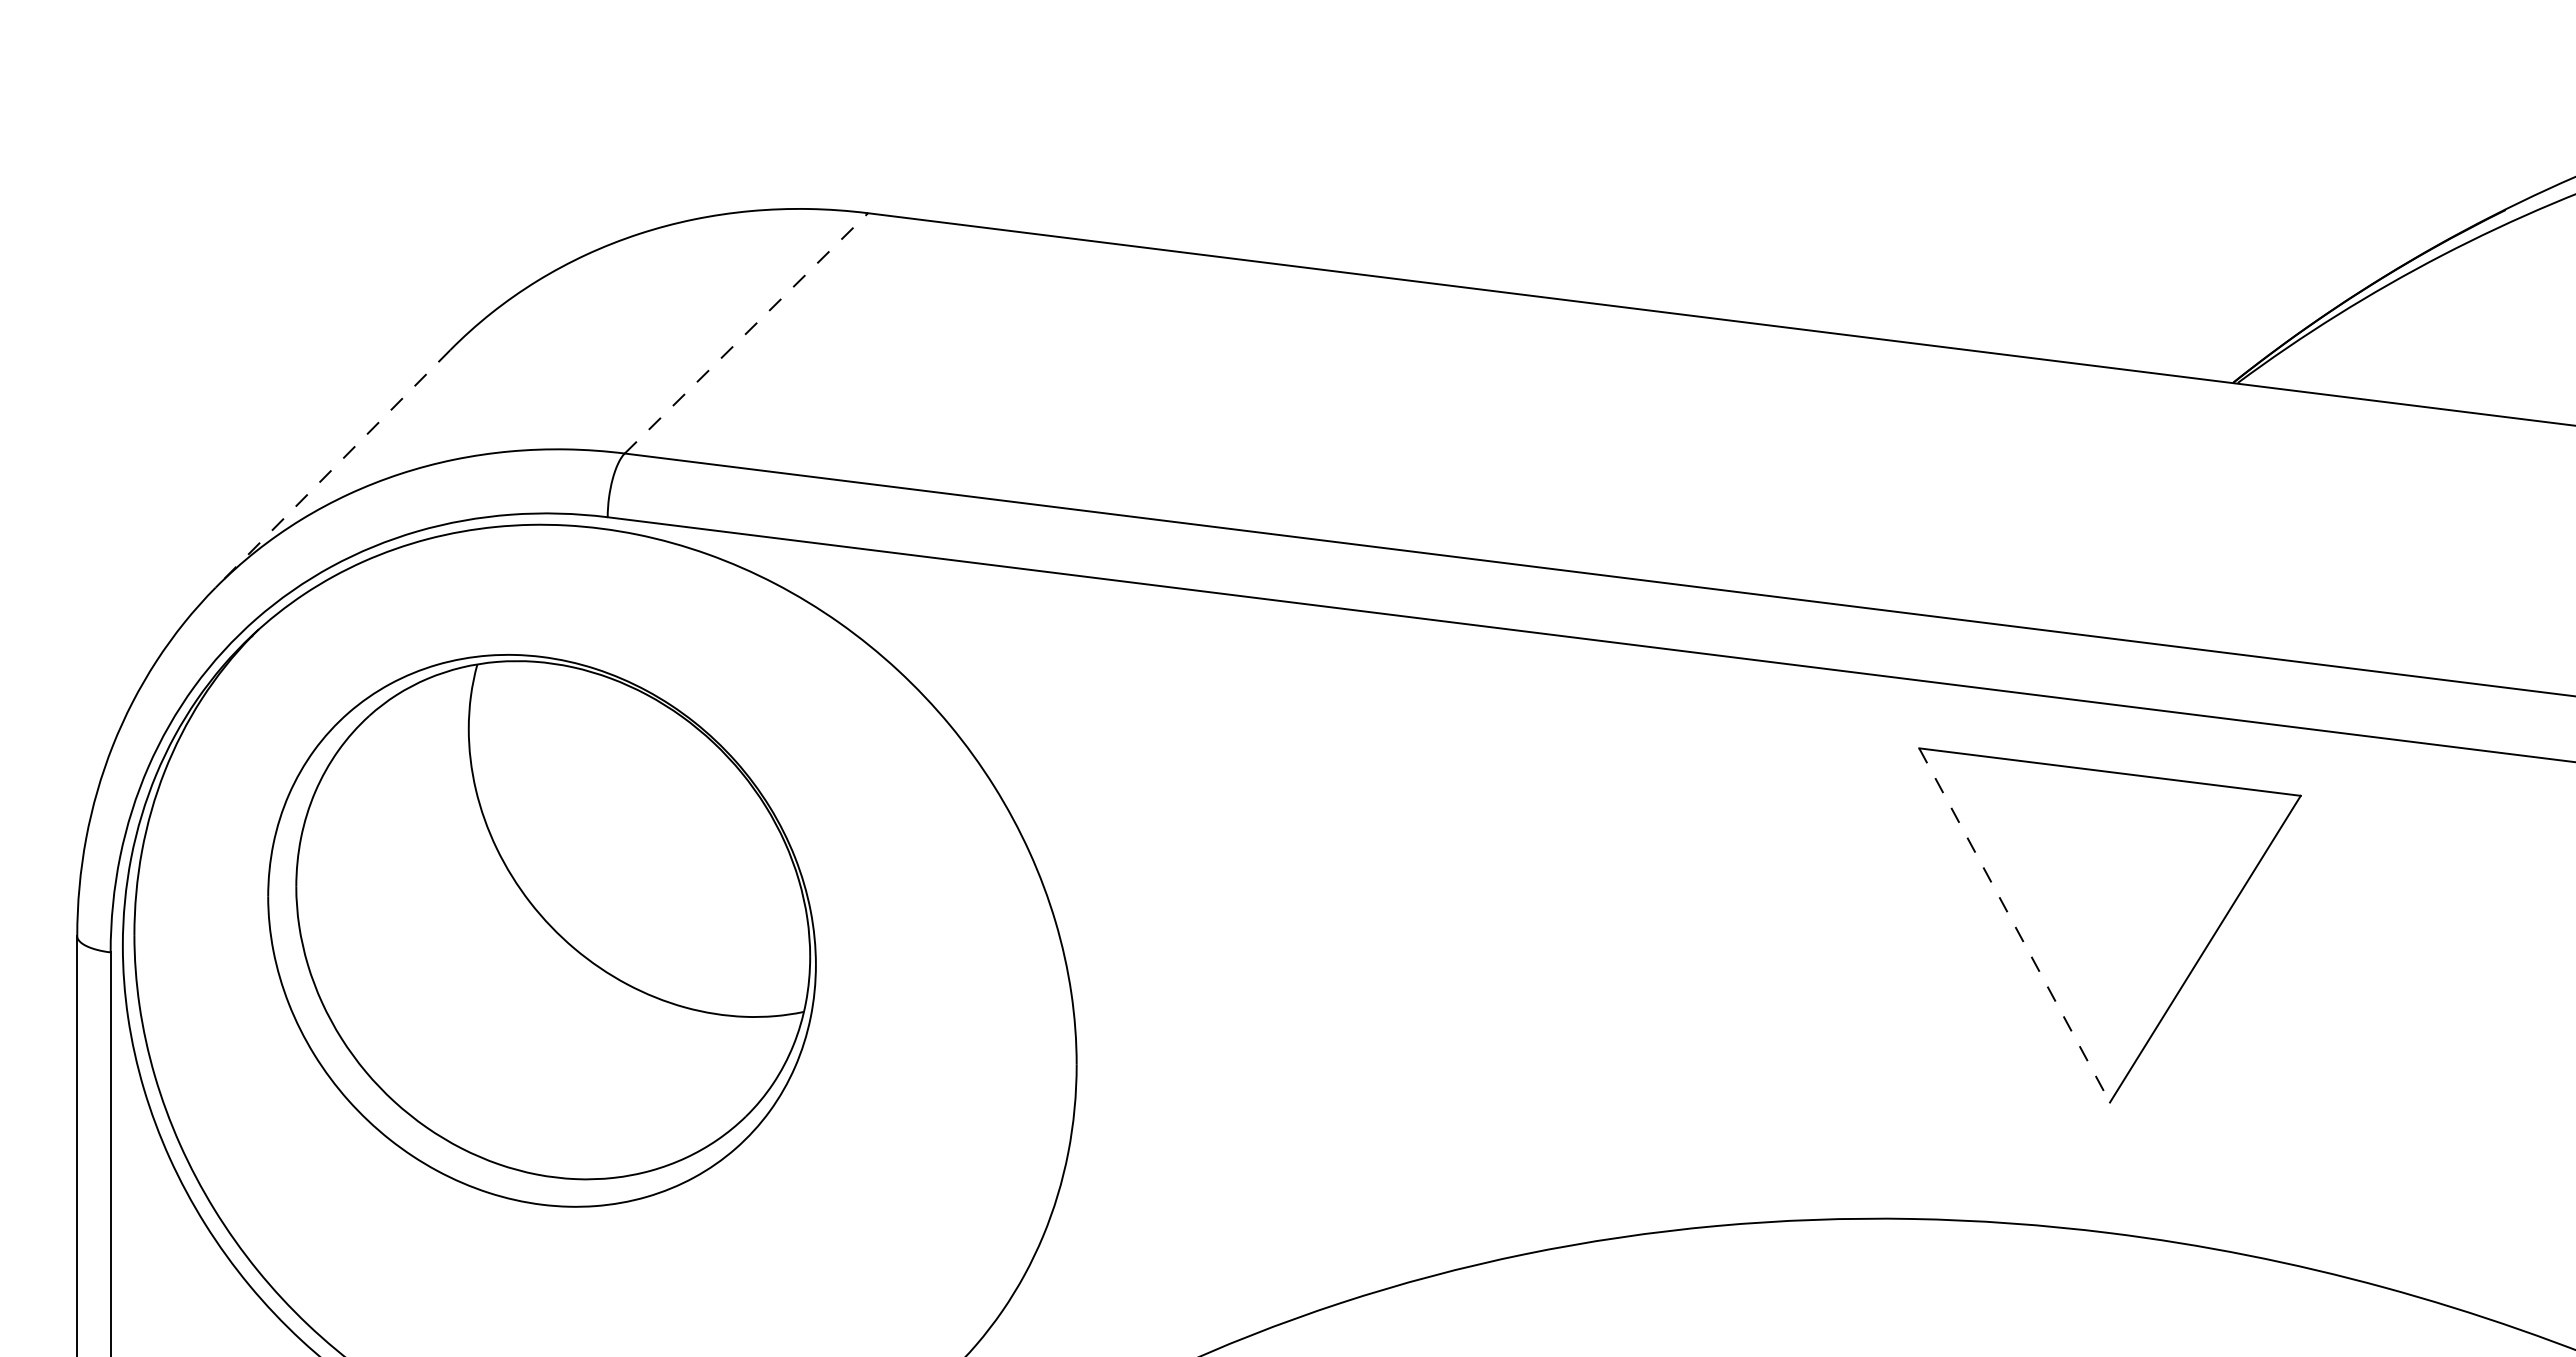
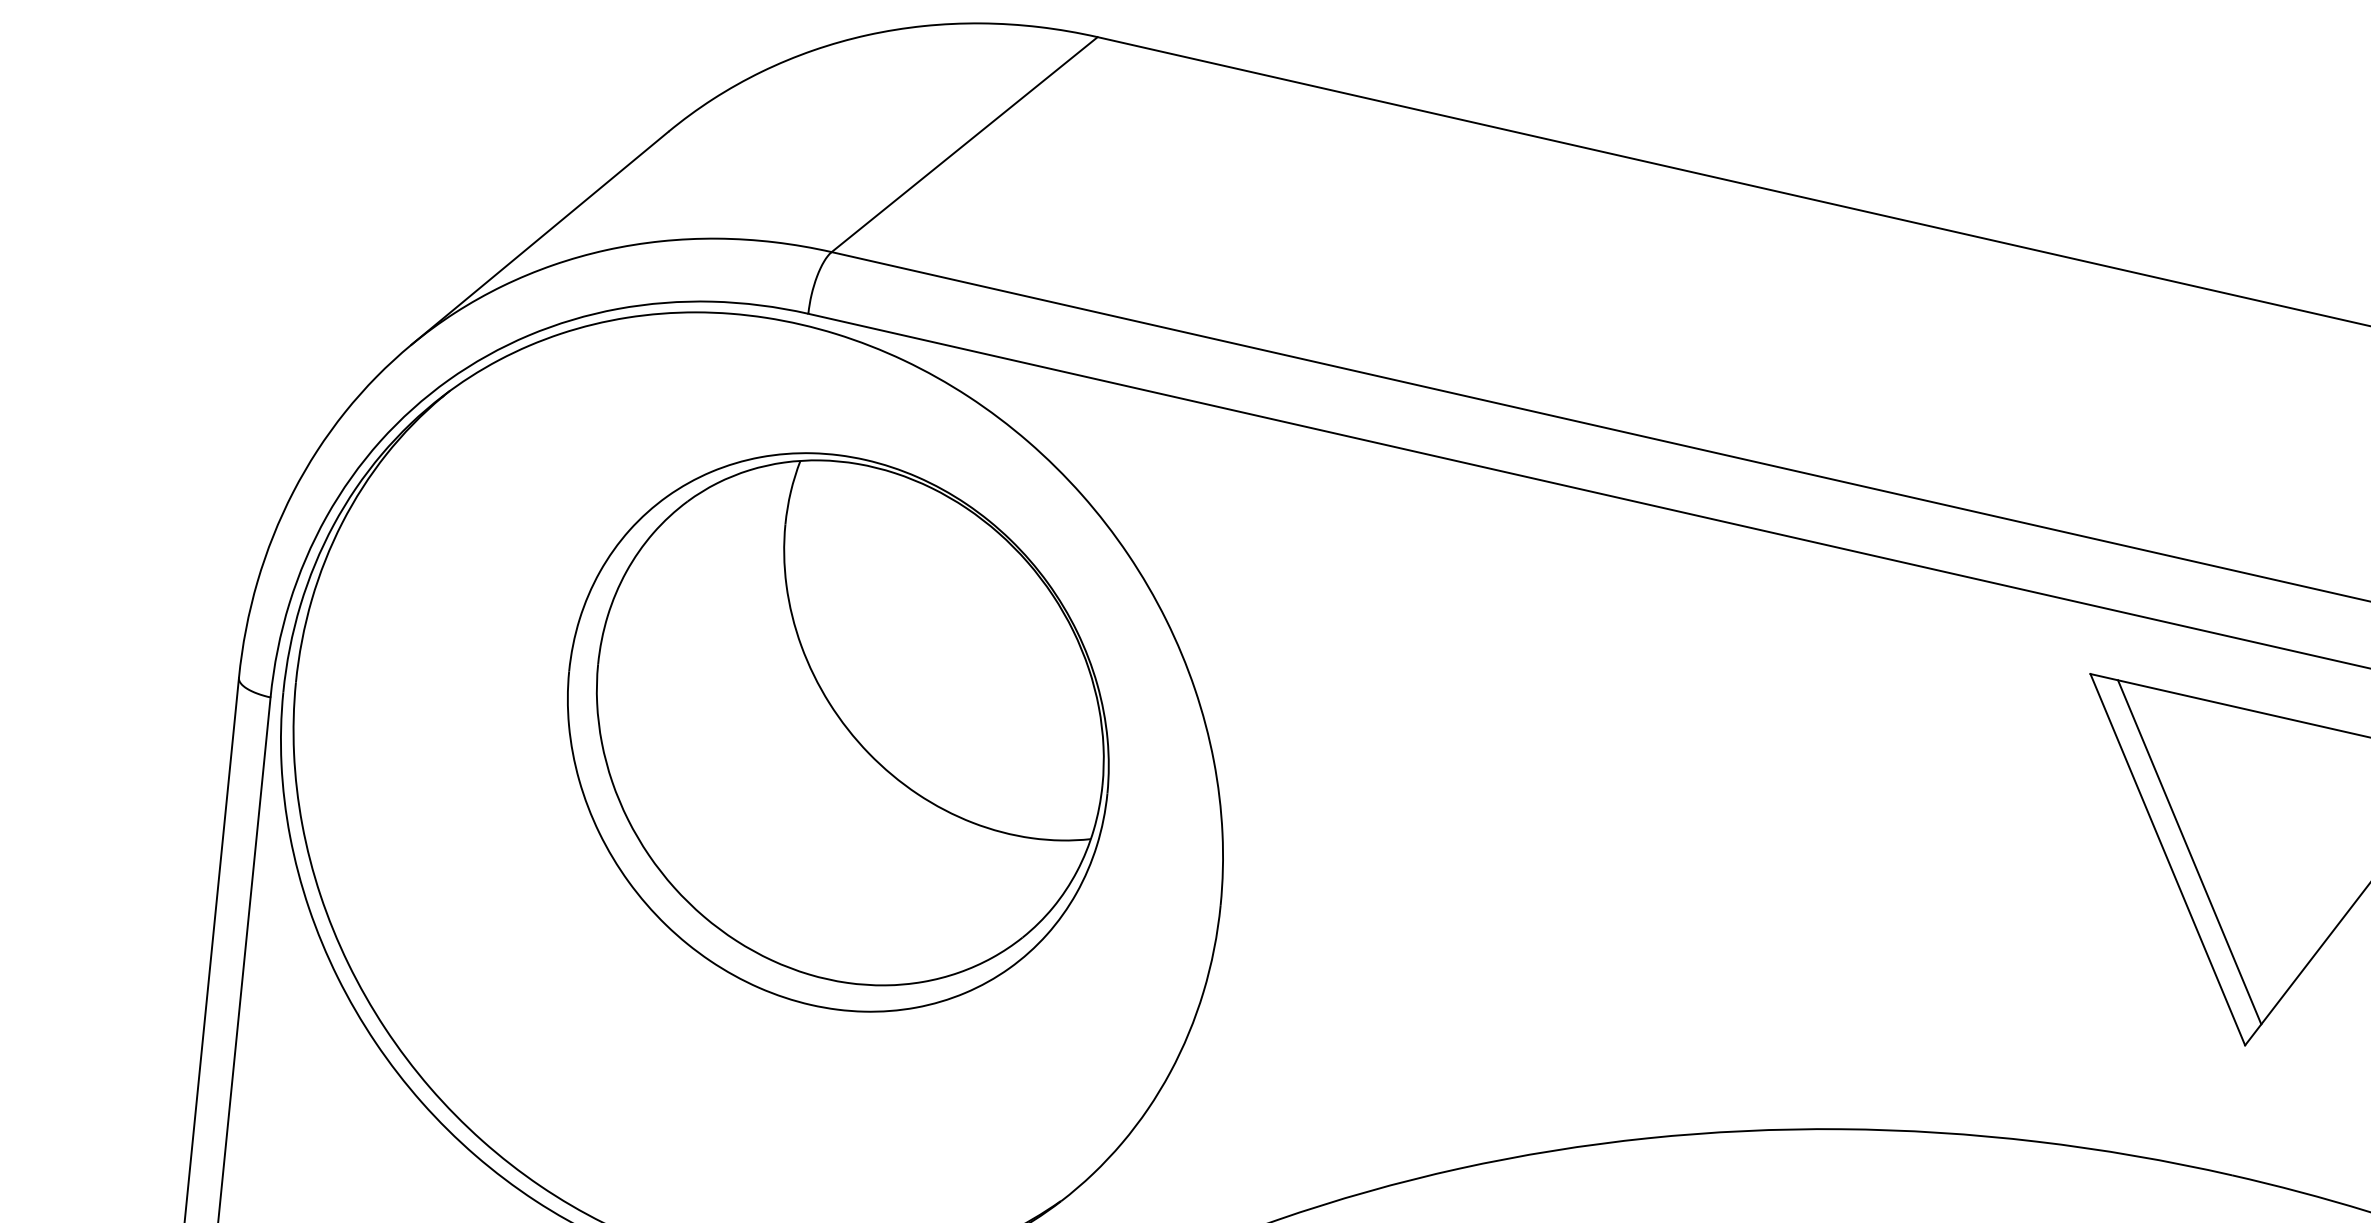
line: (746, 333) -> (964, 144), dashed -> solid
line: (333, 468) -> (540, 238), dashed -> solid
line: (2035, 915) -> (2189, 851), added
line: (2014, 925) -> (2167, 859), dashed -> solid
part: (541, 930) -> (837, 732), moved

